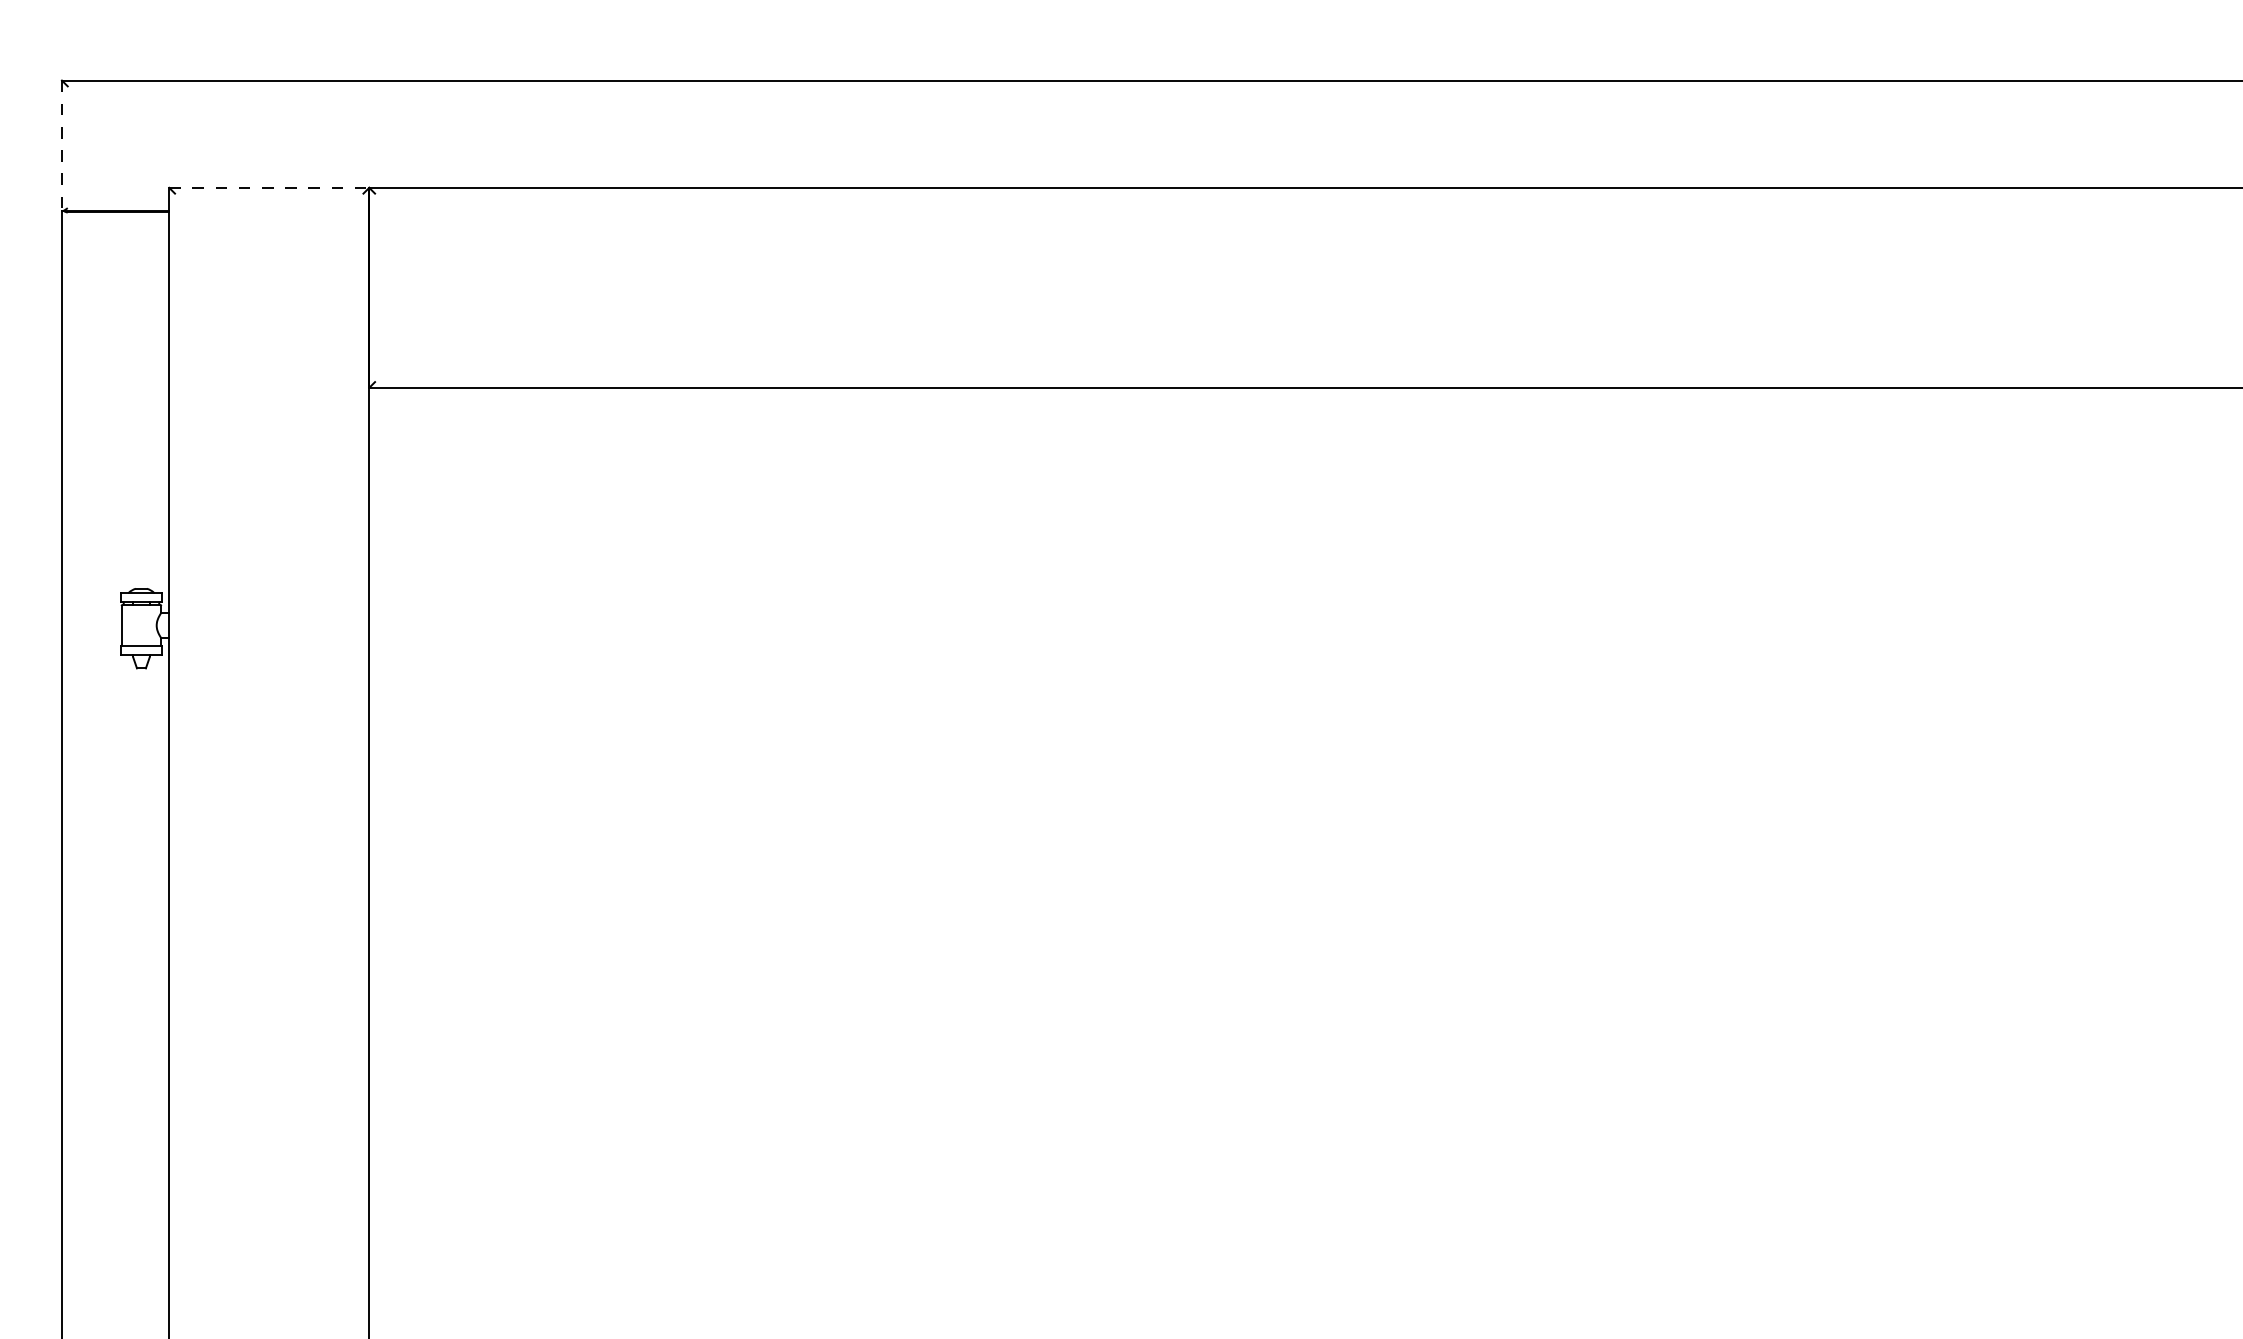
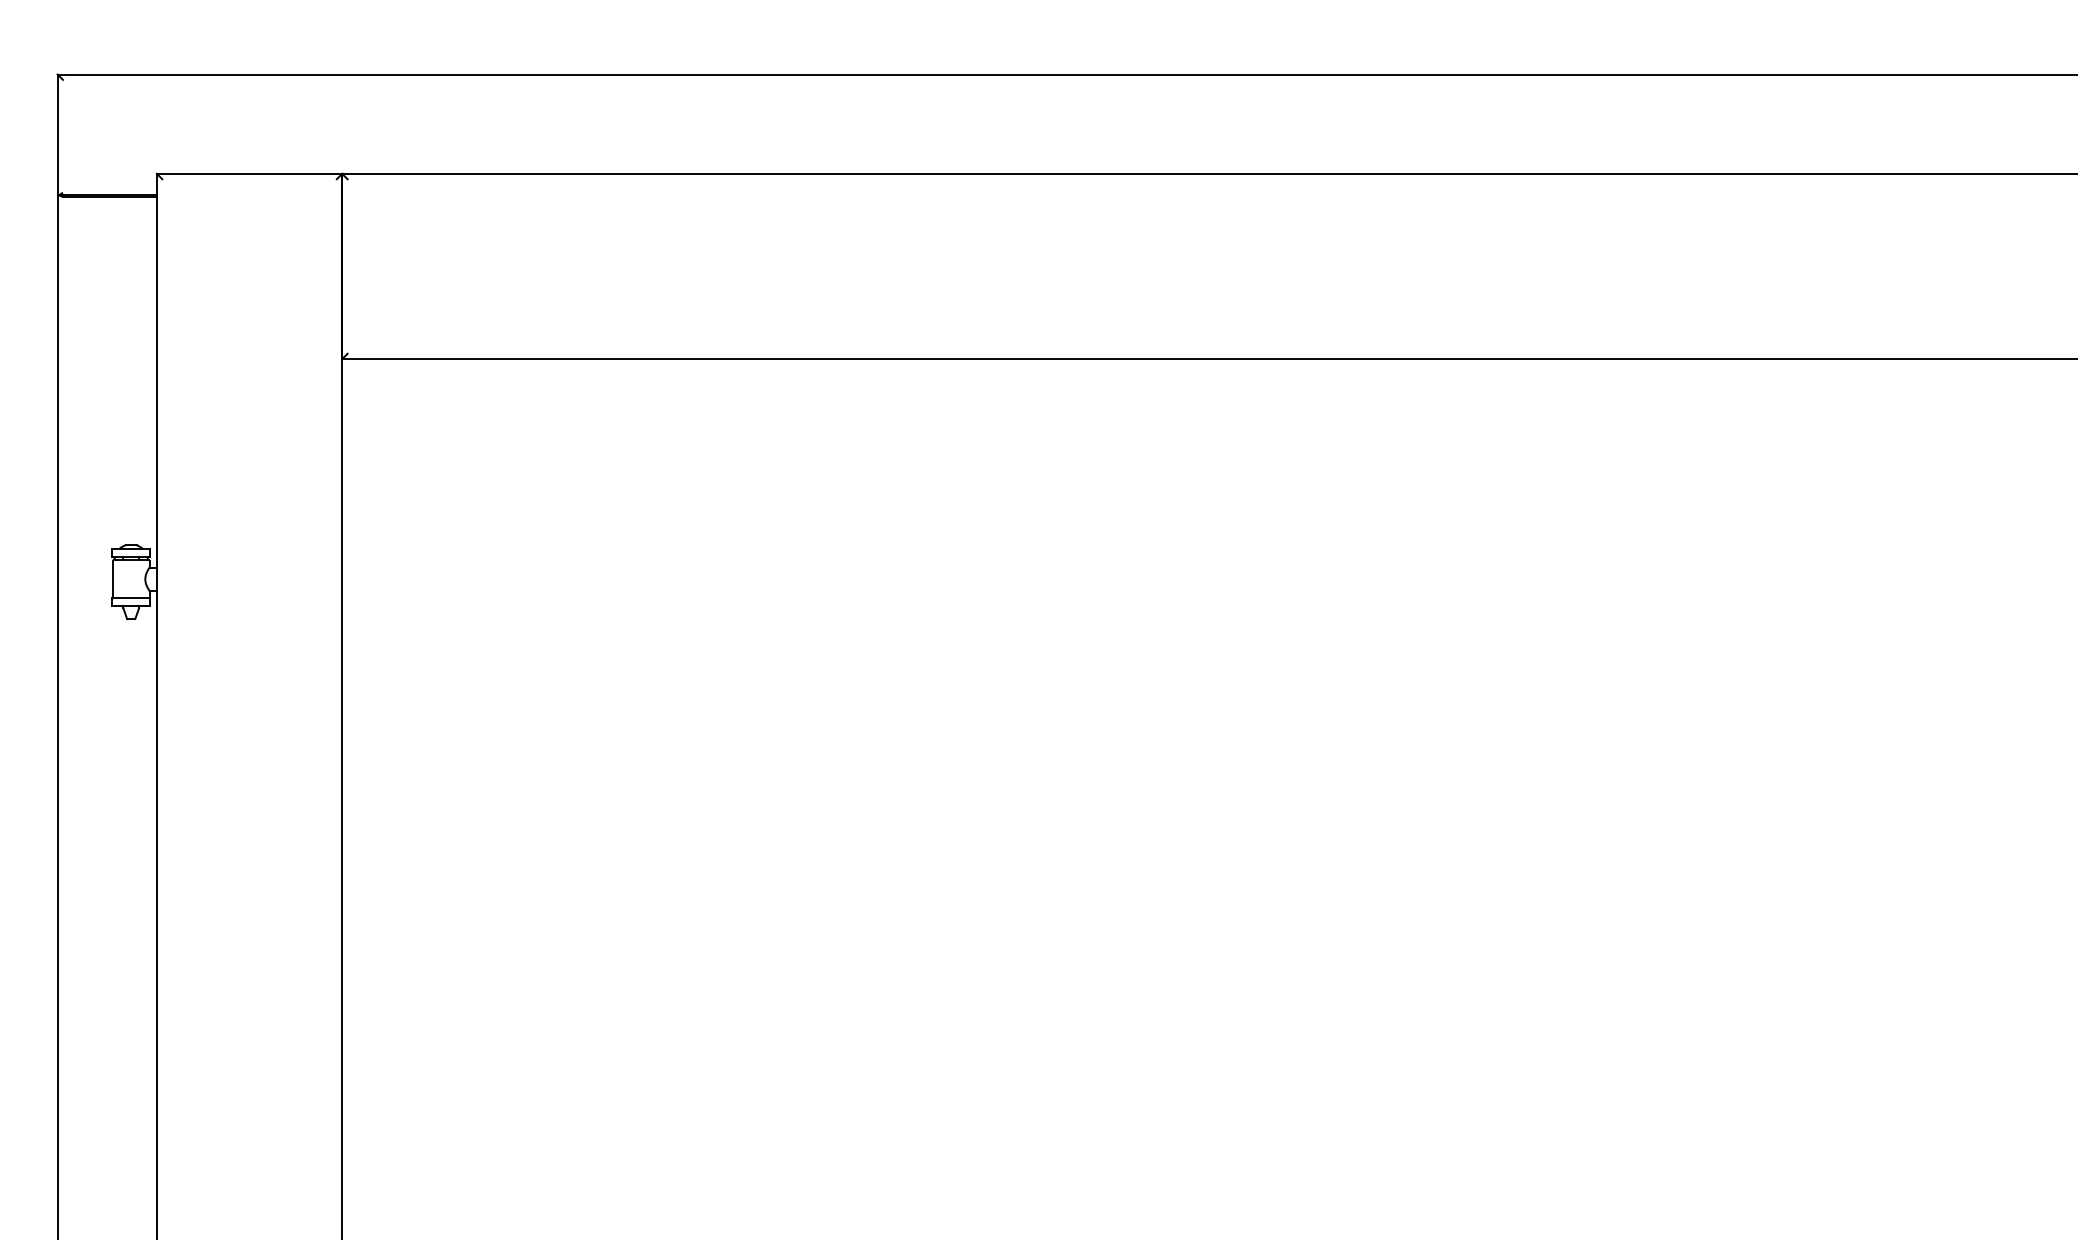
line: (61, 146) -> (57, 135), dashed -> solid
line: (269, 187) -> (249, 173), dashed -> solid

